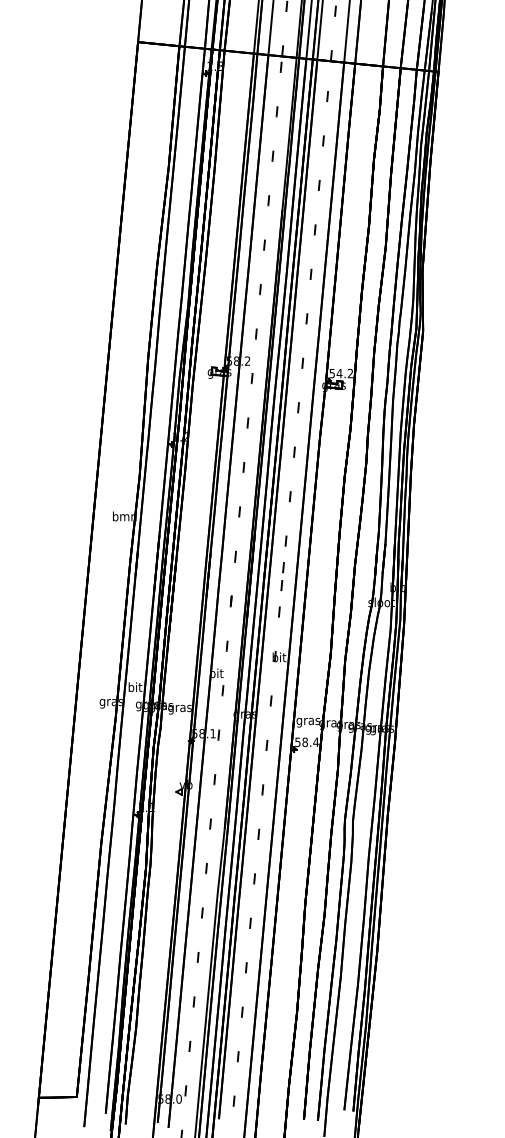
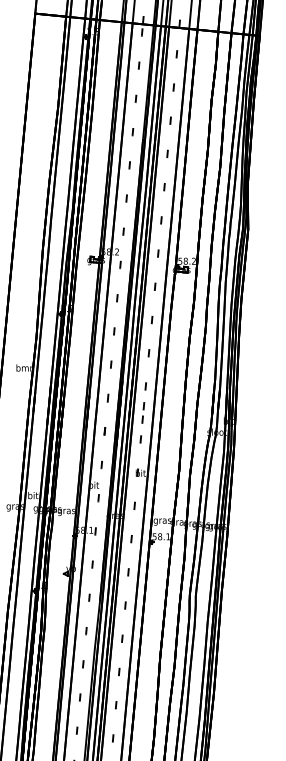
text: (339, 373) -> (185, 261), 54.2 -> 58.2
text: (315, 741) -> (167, 536), 58.4 -> 58.1

